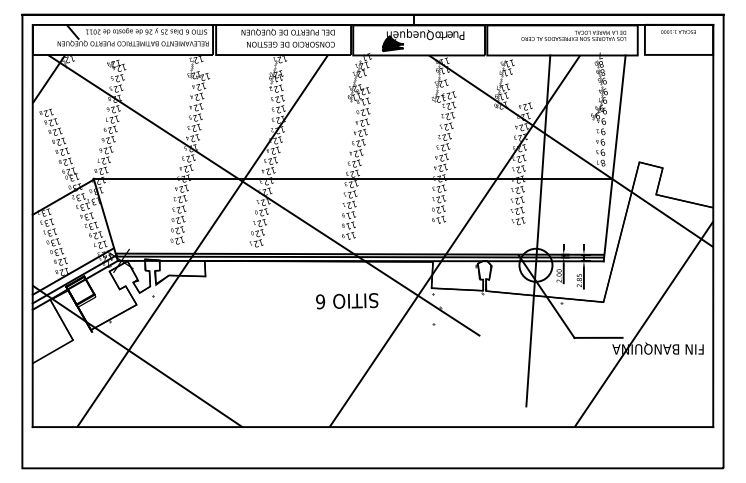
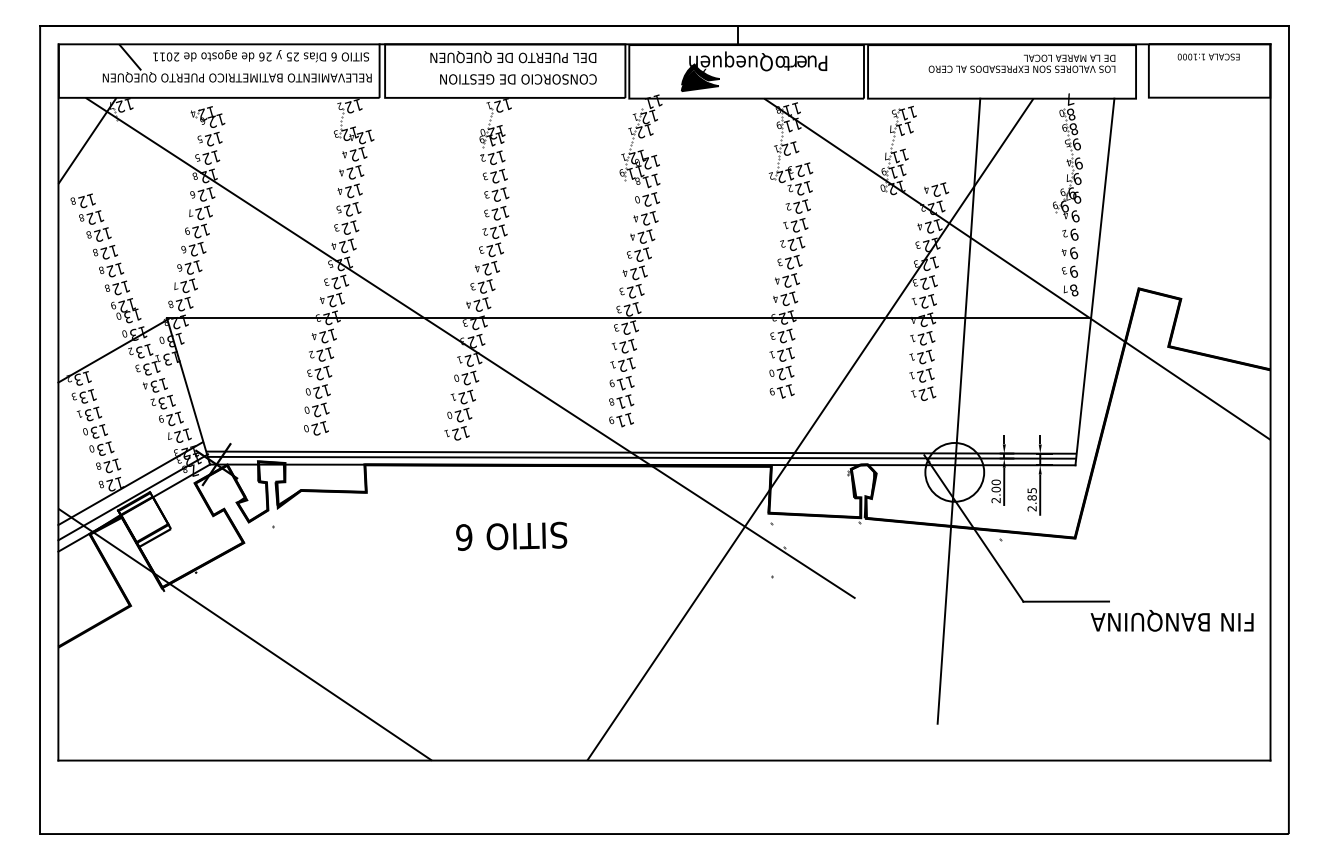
line: (202, 241) -> (360, 430), removed
text: (347, 301) -> (512, 536), moved
line: (643, 324) -> (1146, 577), removed

